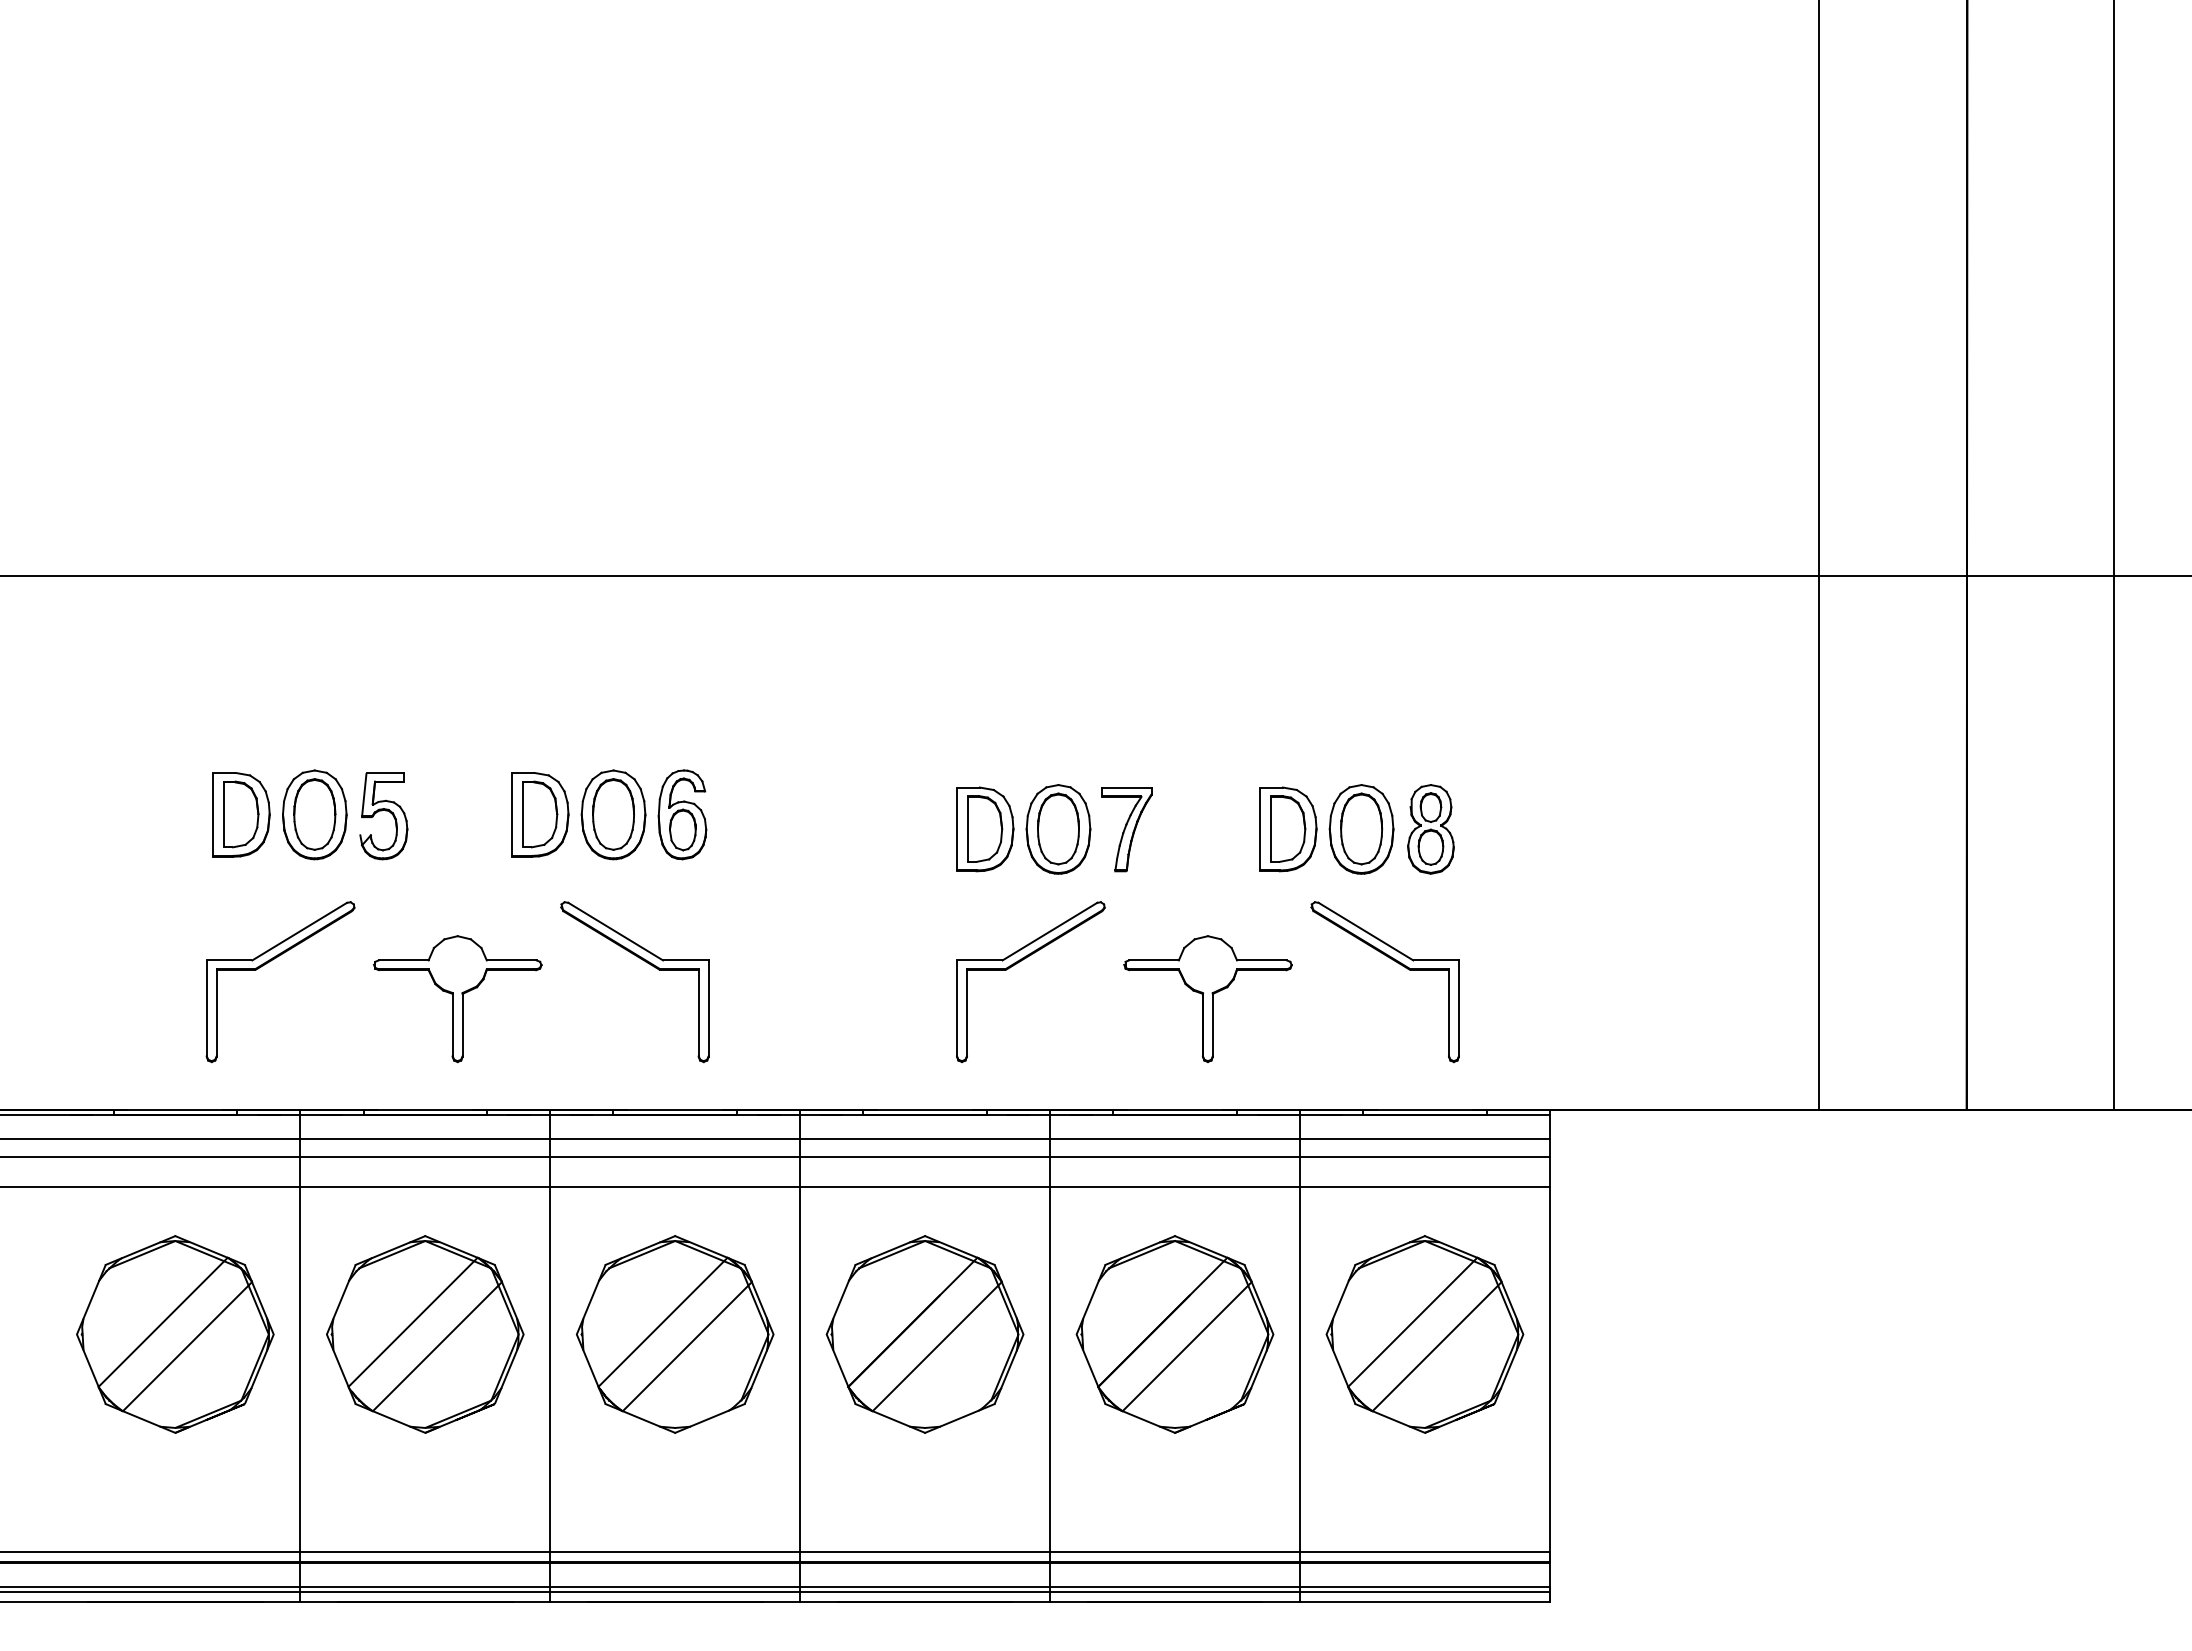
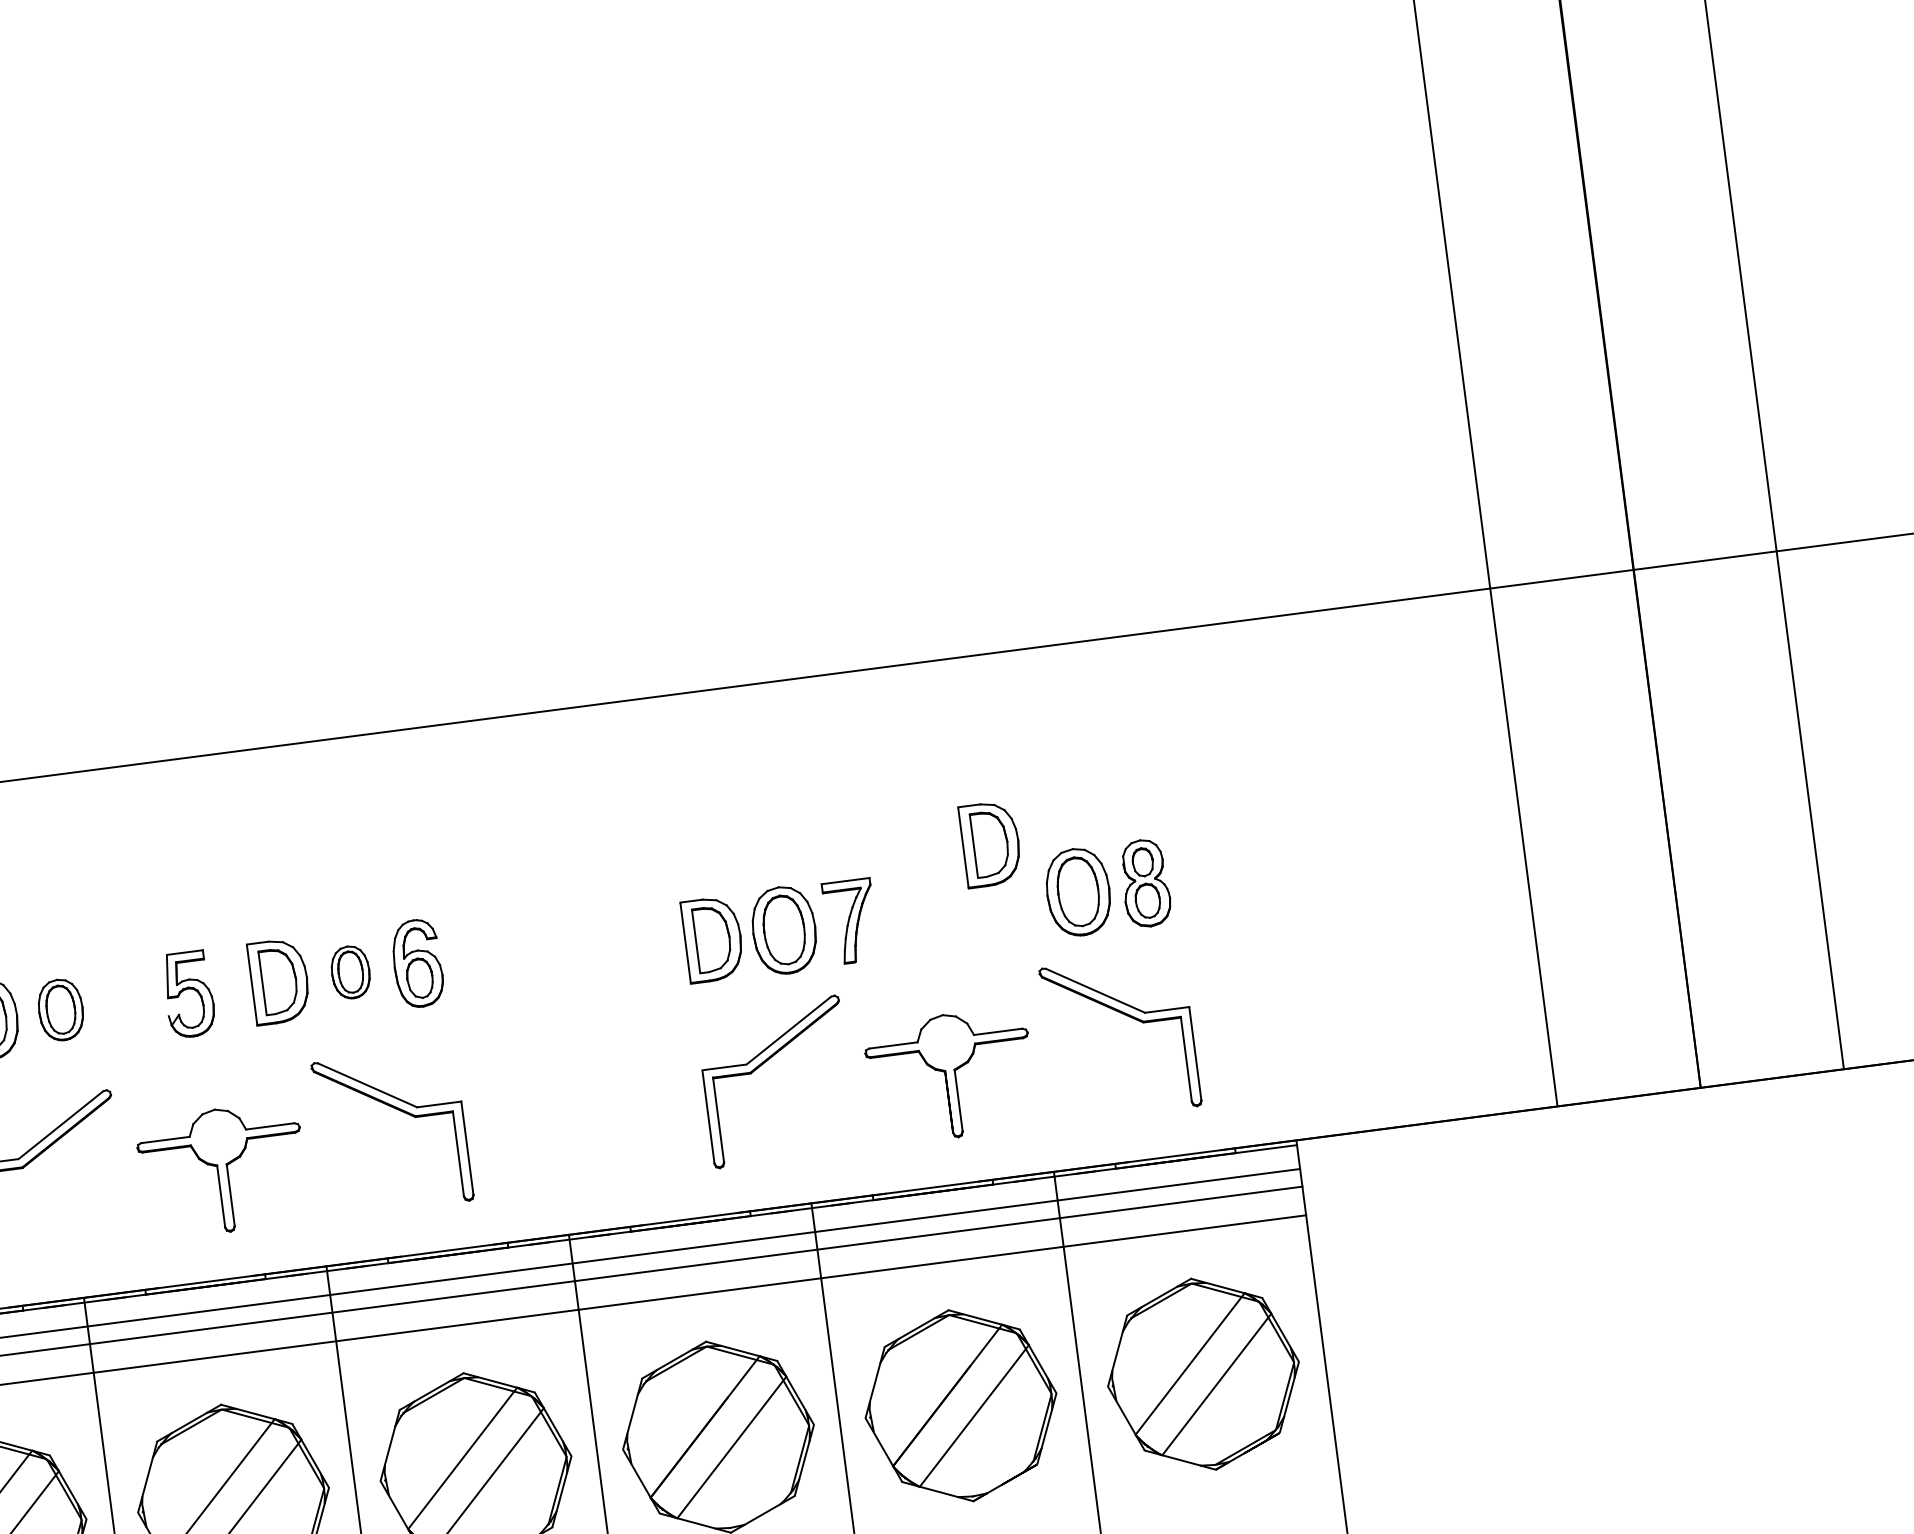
part: (314, 814) -> (60, 1009), size x0.7
part: (613, 814) -> (350, 971), size x0.6
part: (383, 816) -> (188, 994), moved
part: (1288, 829) -> (991, 844), moved

